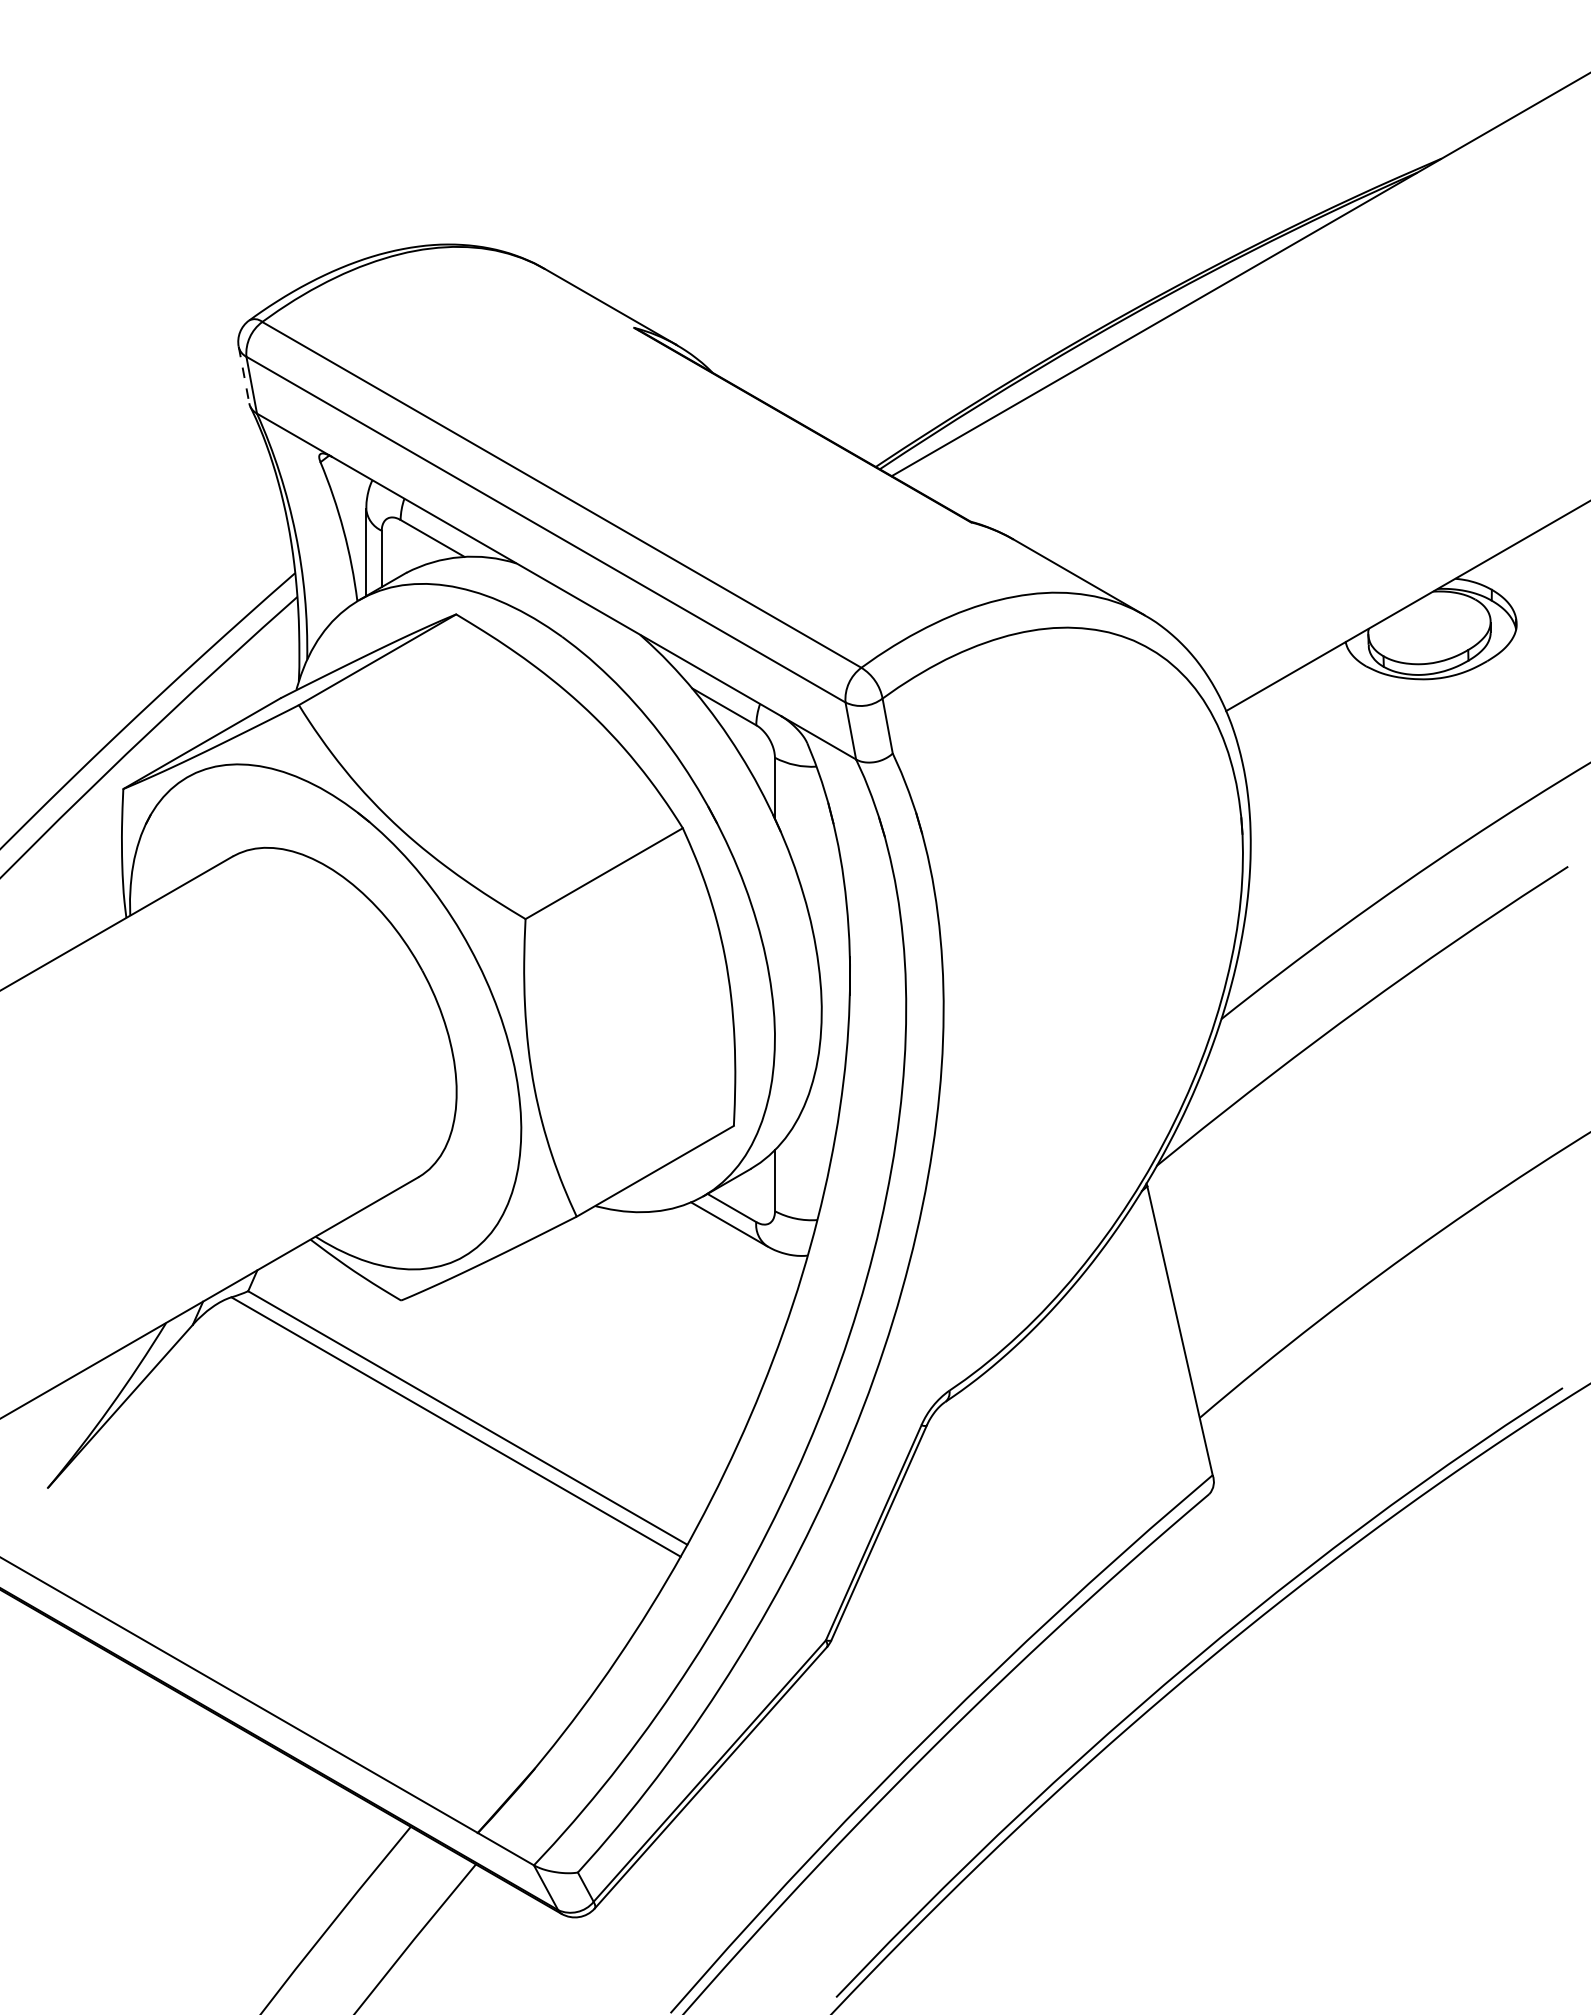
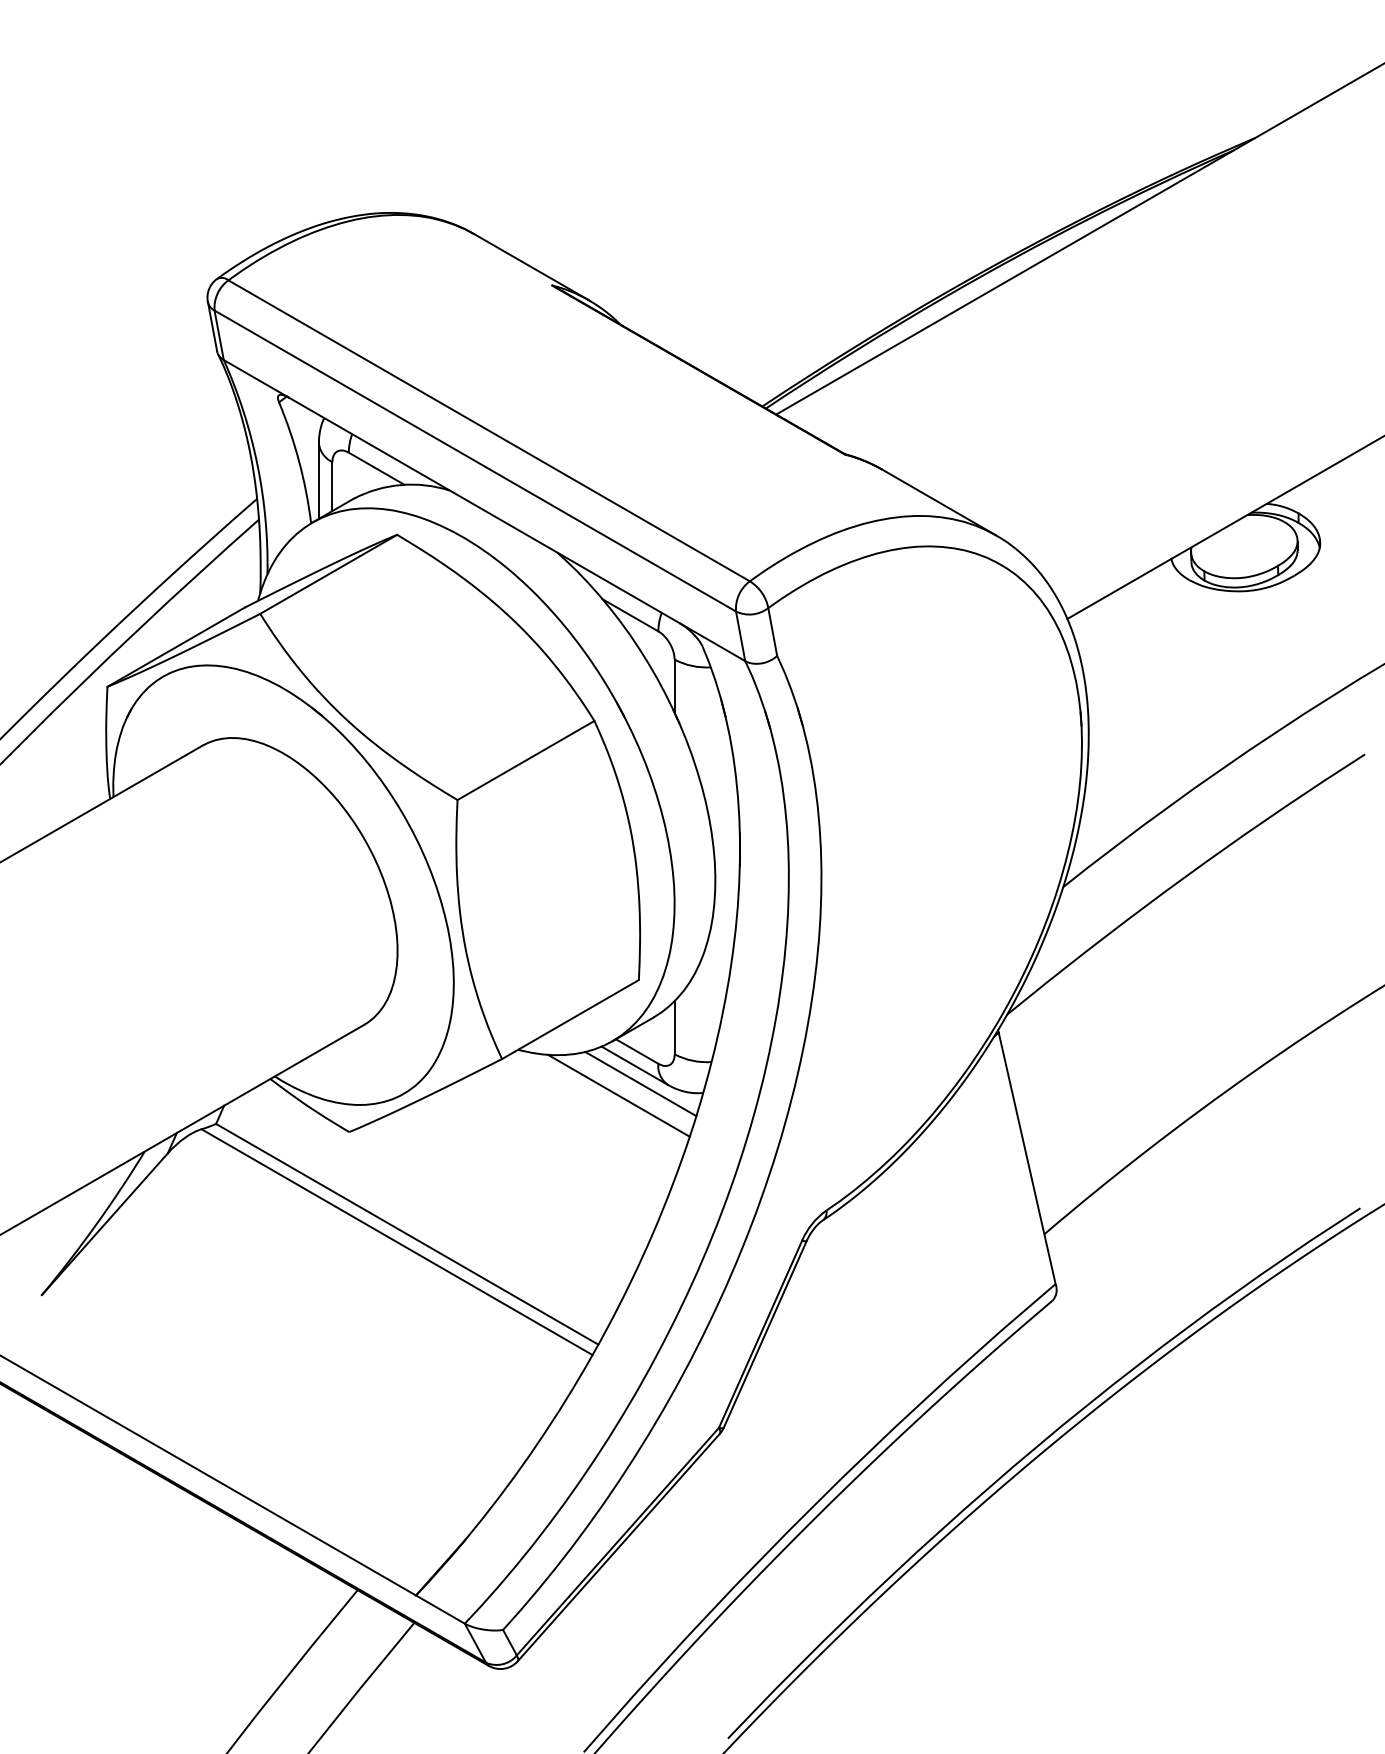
line: (244, 375) -> (212, 326), dashed -> solid
line: (735, 1245) -> (640, 1084), added
line: (710, 1258) -> (618, 1095), added

